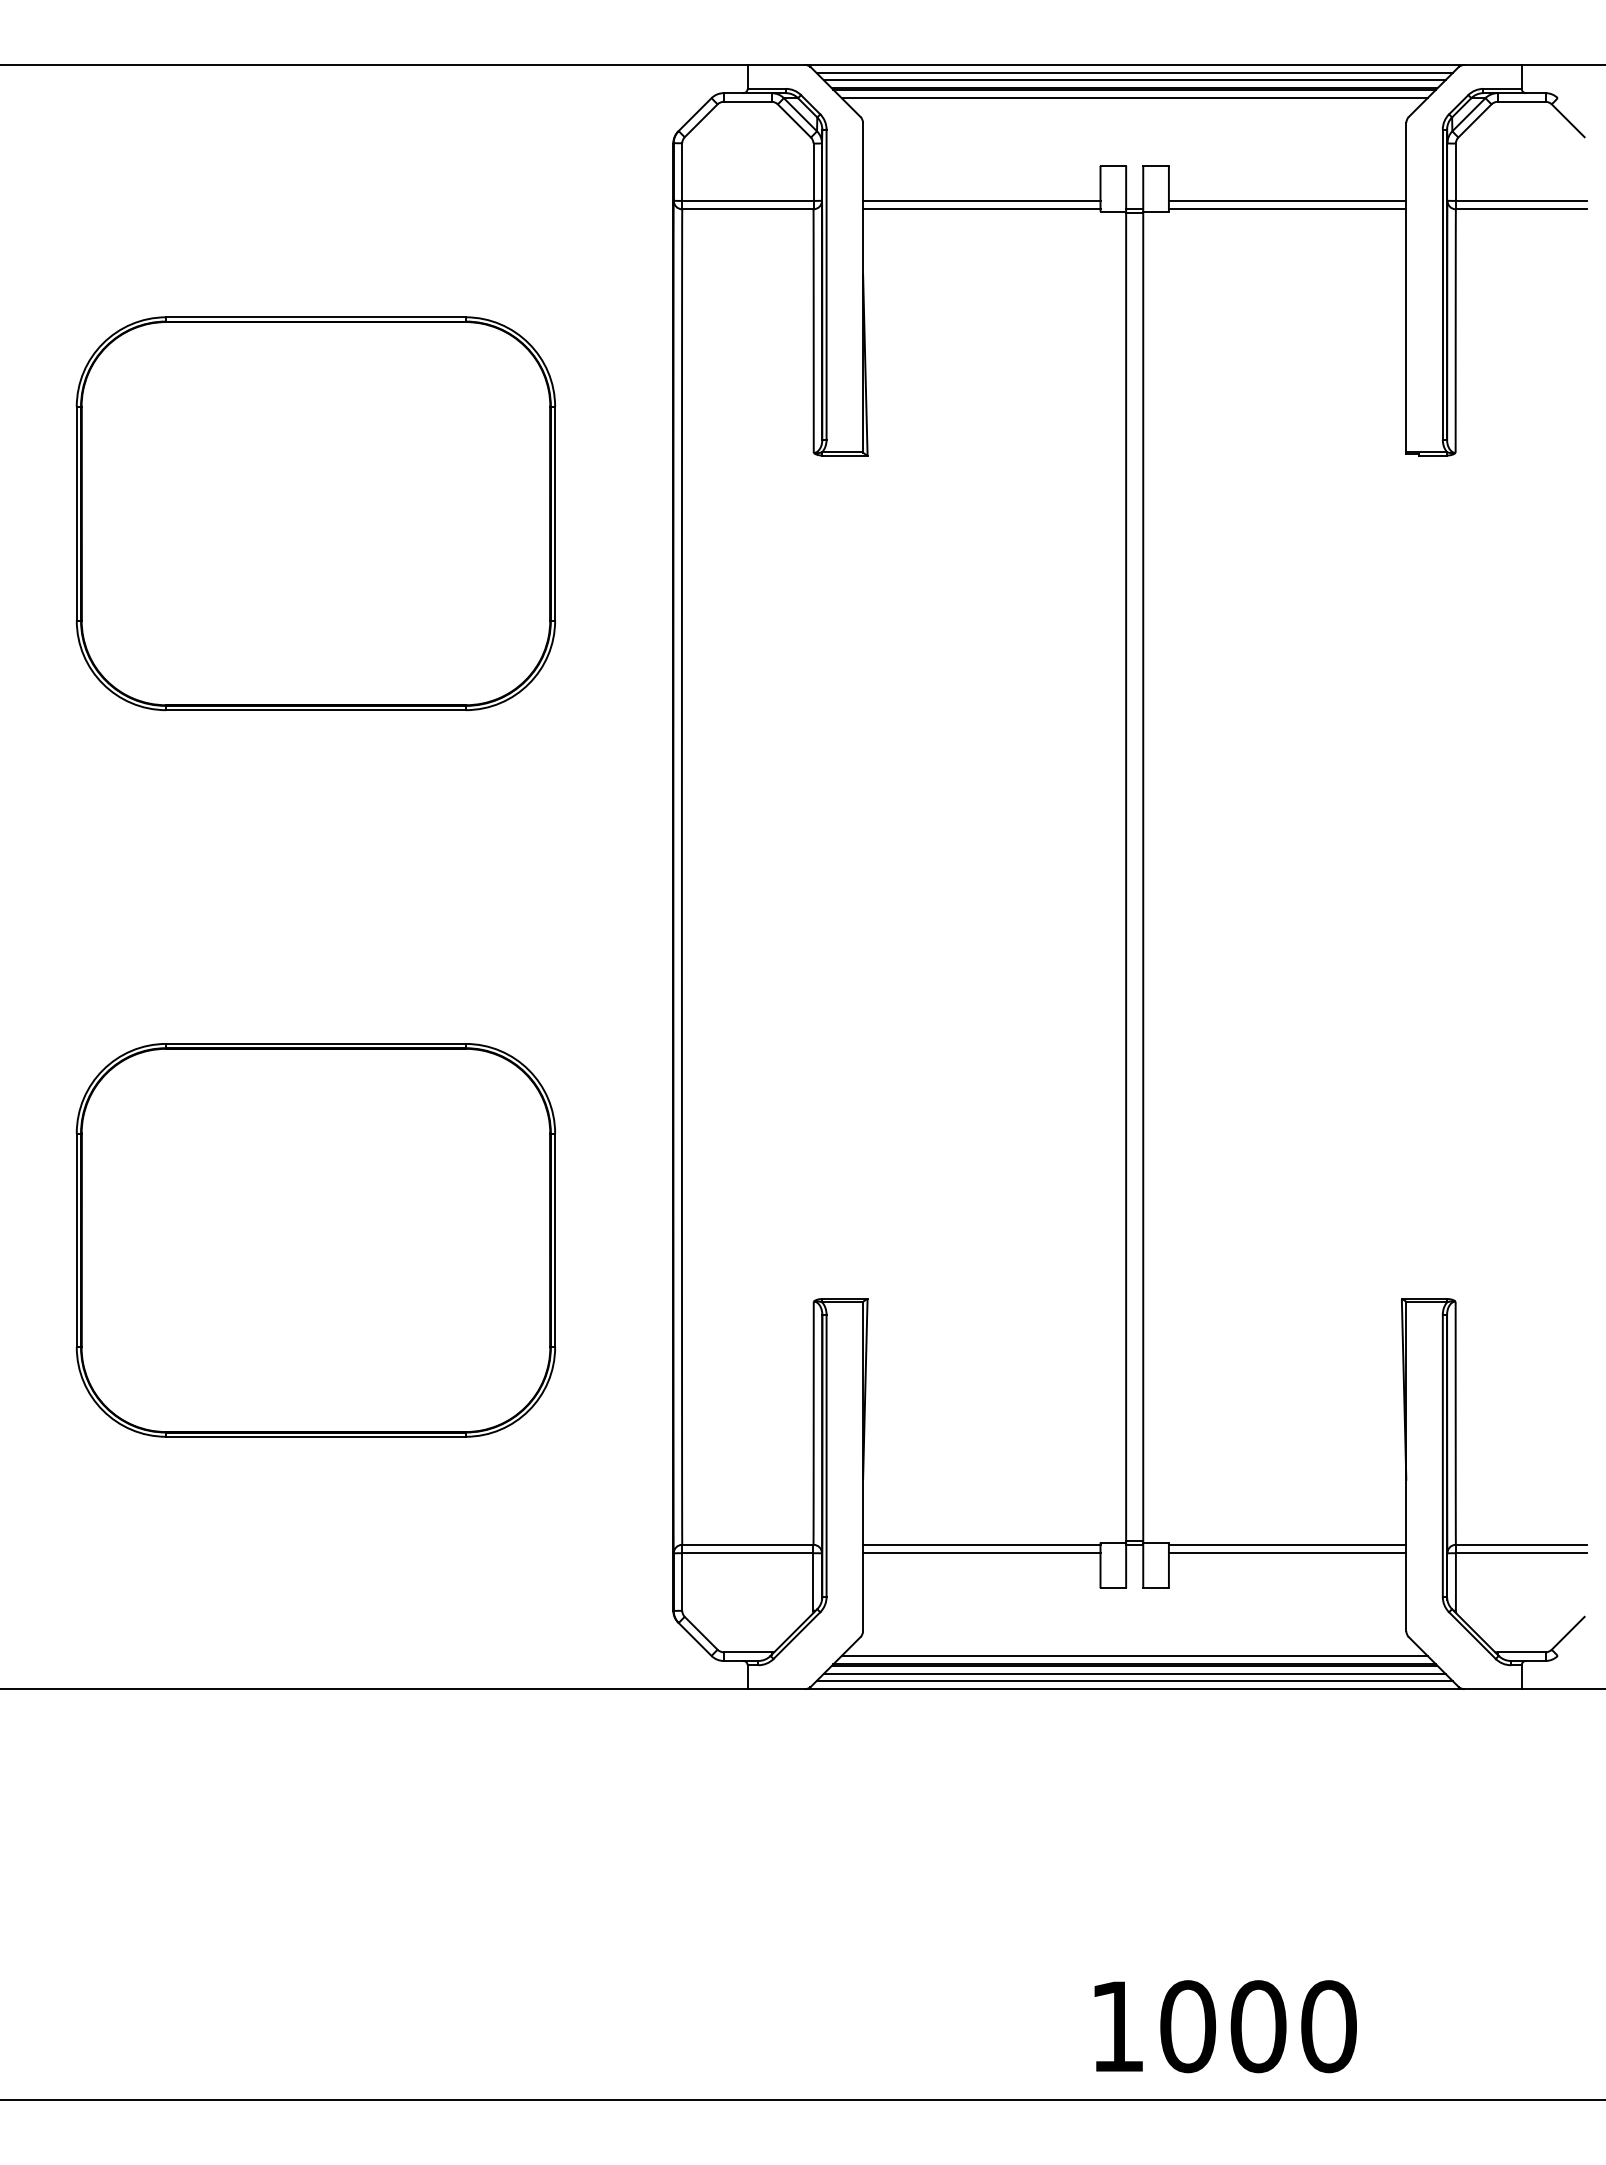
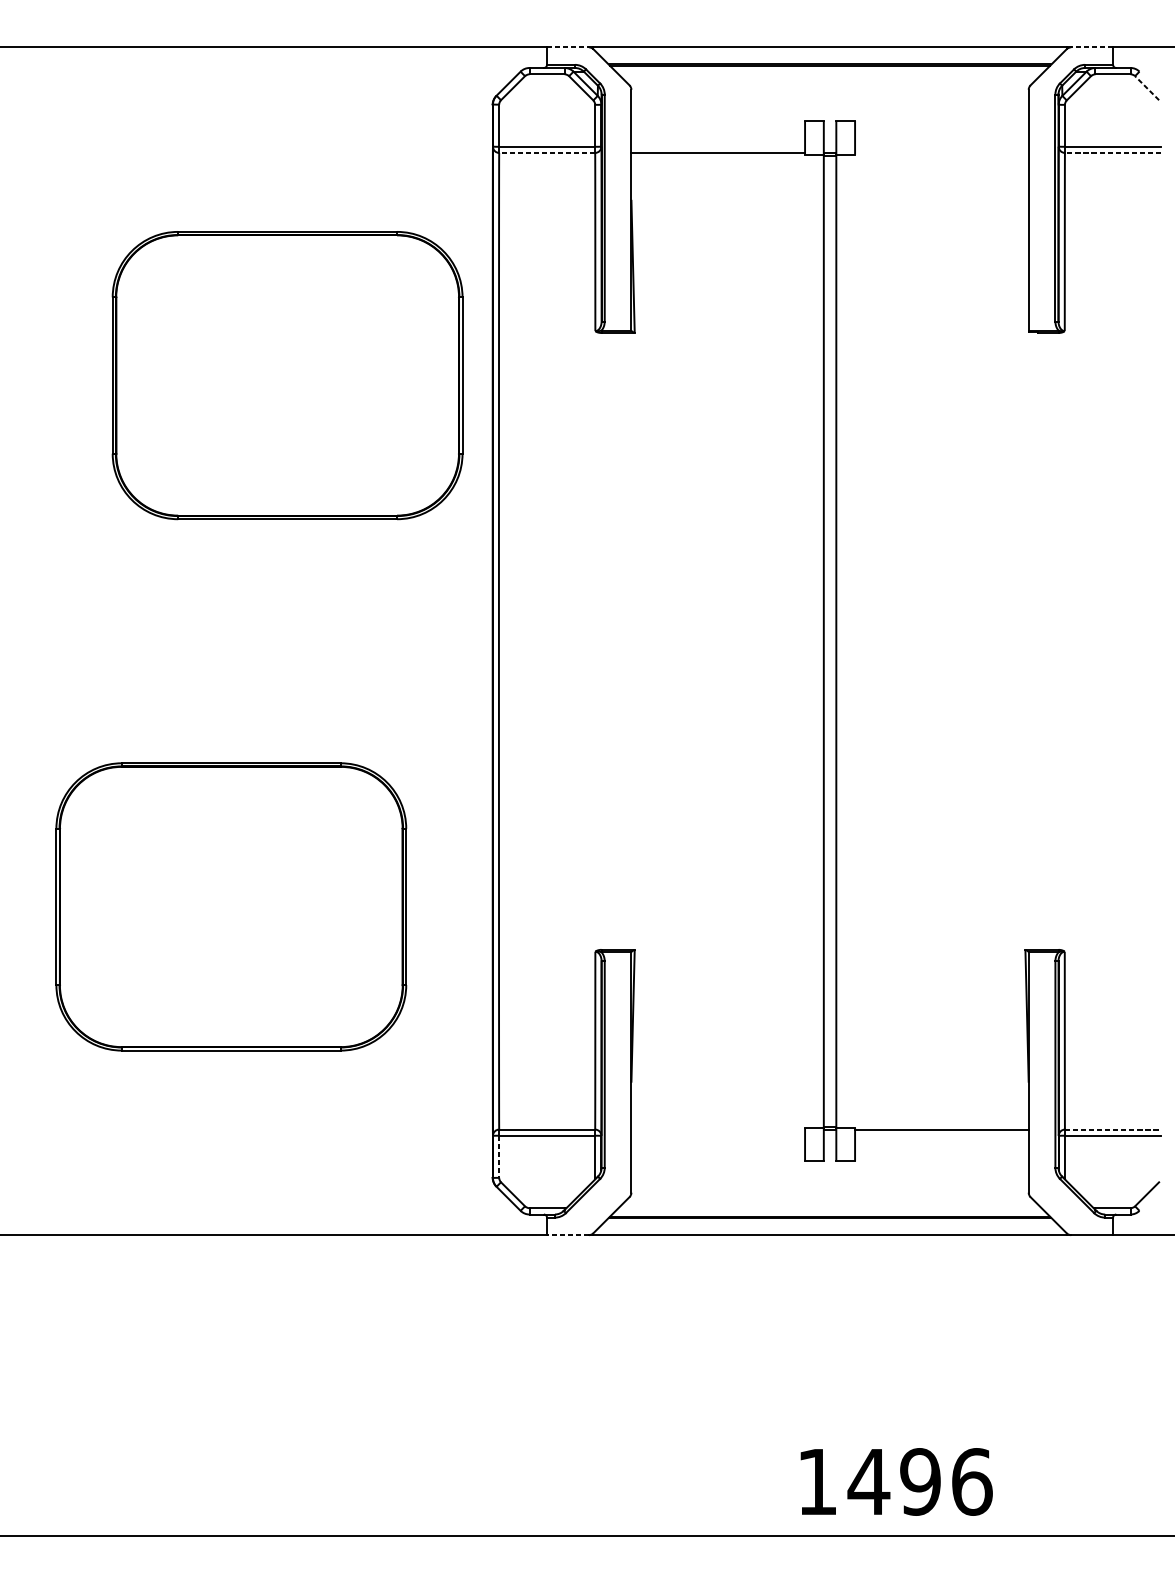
line: (776, 64) -> (568, 47), solid -> dashed
line: (1493, 64) -> (1092, 47), solid -> dashed
line: (1134, 73) -> (829, 53), removed
line: (1134, 80) -> (829, 58), removed
line: (1134, 98) -> (829, 71), removed
line: (1567, 120) -> (1146, 87), solid -> dashed
line: (981, 200) -> (718, 146), removed
line: (1287, 200) -> (941, 146), removed
line: (747, 209) -> (546, 153), solid -> dashed
line: (1287, 209) -> (941, 153), removed
line: (1521, 209) -> (1112, 153), solid -> dashed
part: (315, 513) -> (287, 375), moved
line: (981, 1544) -> (718, 1129), removed
line: (1521, 1544) -> (1112, 1129), solid -> dashed
line: (981, 1553) -> (718, 1135), removed
line: (1287, 1553) -> (941, 1135), removed
line: (682, 1582) -> (499, 1157), solid -> dashed
line: (1134, 1655) -> (829, 1210), removed
line: (1134, 1673) -> (829, 1223), removed
line: (1134, 1680) -> (829, 1228), removed
line: (776, 1689) -> (568, 1235), solid -> dashed
text: (1257, 2026) -> (919, 1481), 1000 -> 1496

